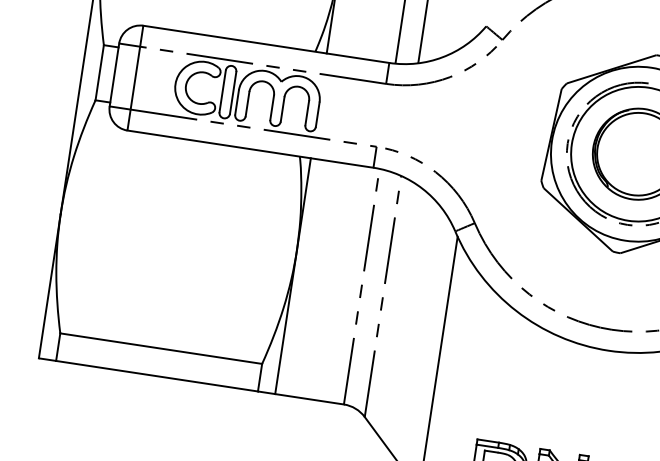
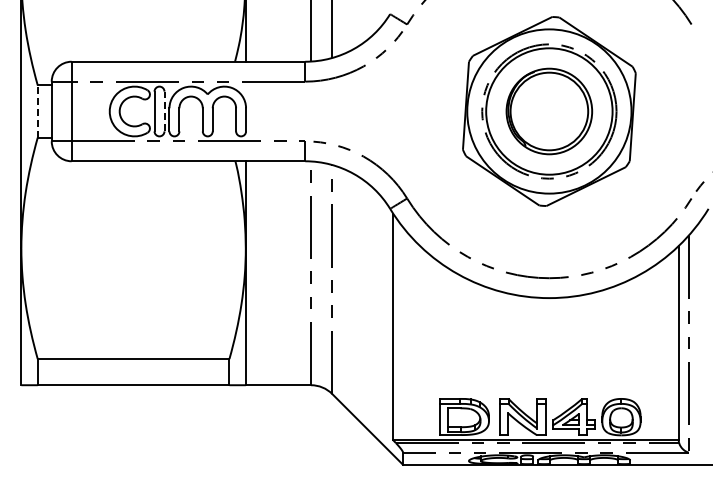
line: (99, 72) -> (37, 111), solid -> dashed
line: (233, 92) -> (164, 111), solid -> dashed

